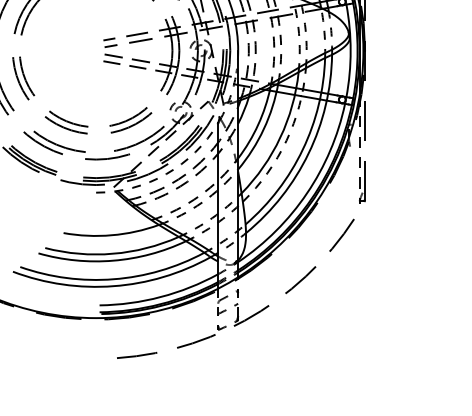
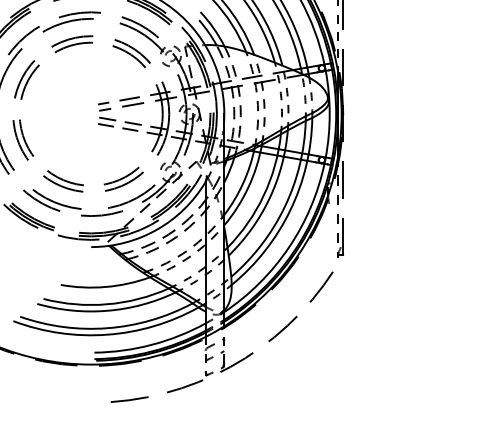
arc: (286, 140) -> (269, 198), dashed -> solid
arc: (166, 173) -> (157, 229), dashed -> solid

